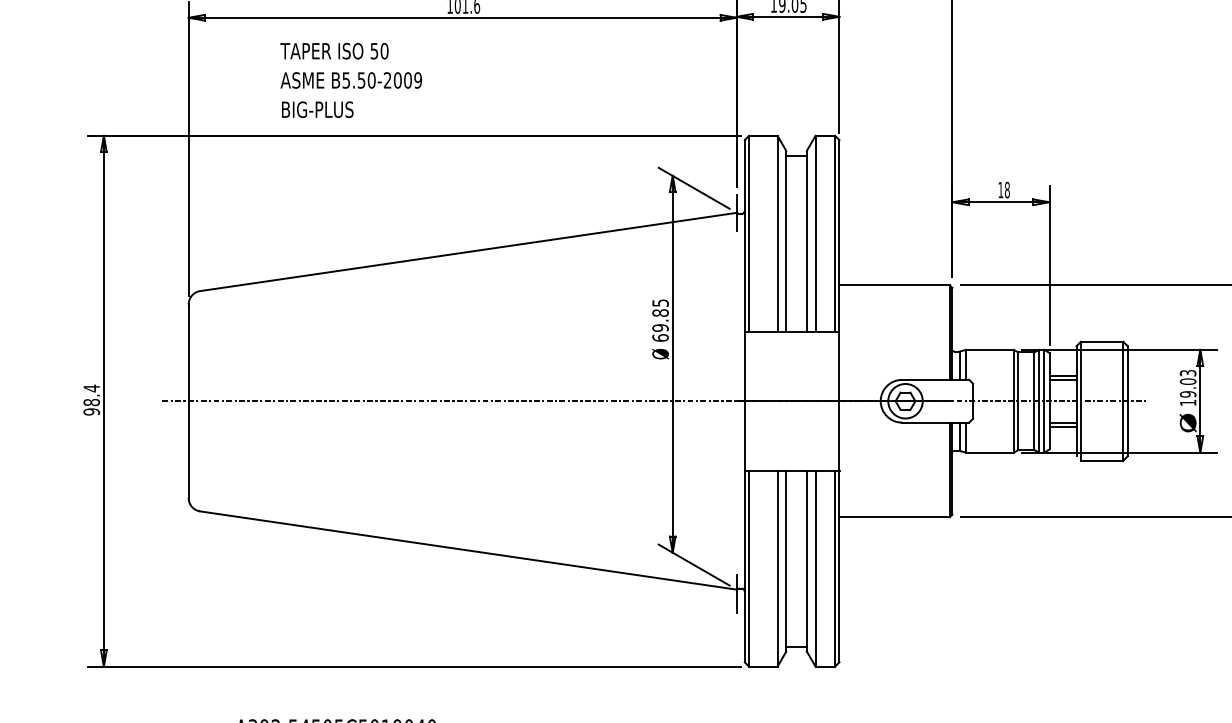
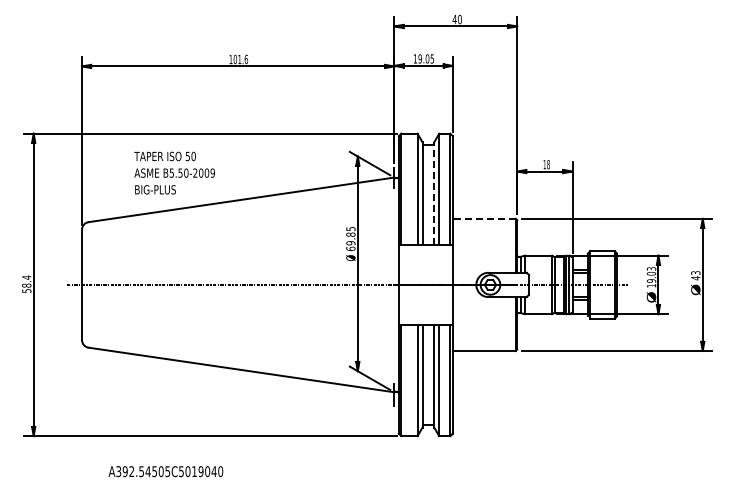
text: (350, 79) -> (174, 172), moved
line: (807, 240) -> (434, 193), solid -> dashed
line: (893, 284) -> (483, 218), solid -> dashed
text: (91, 412) -> (26, 291), 98.4 -> 58.4

